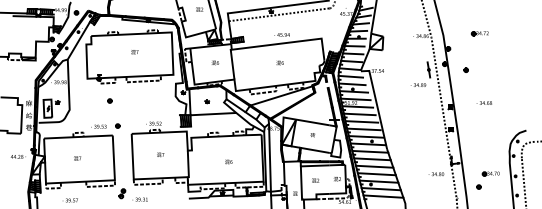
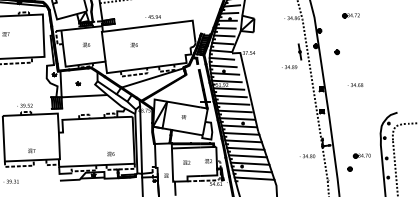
text: (279, 62) -> (133, 44), moved
text: (160, 154) -> (31, 150), moved
text: (228, 161) -> (110, 153), moved

